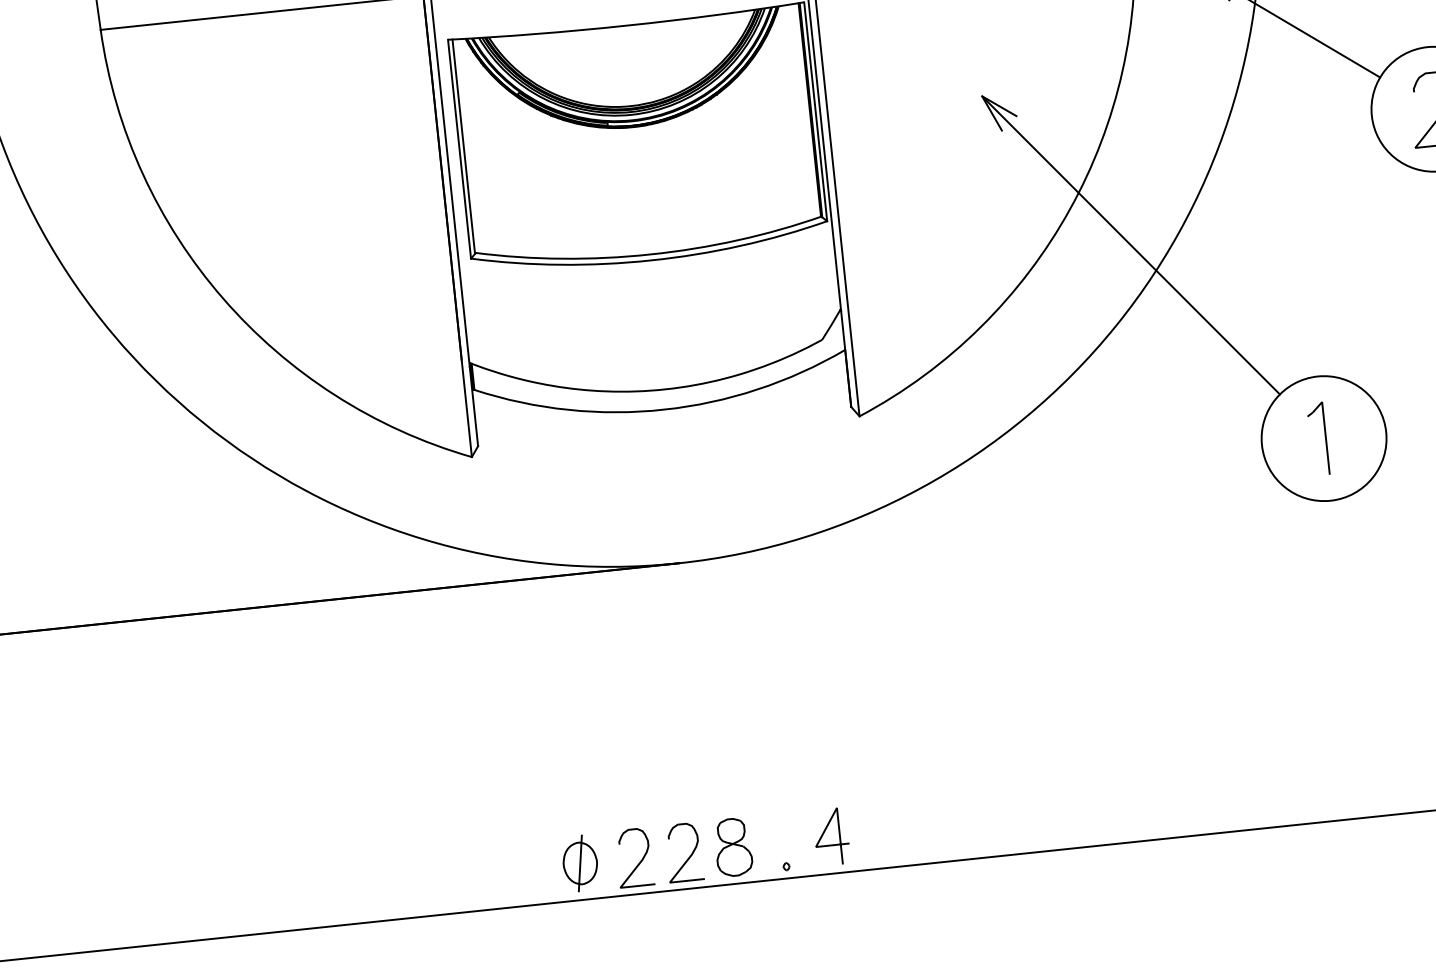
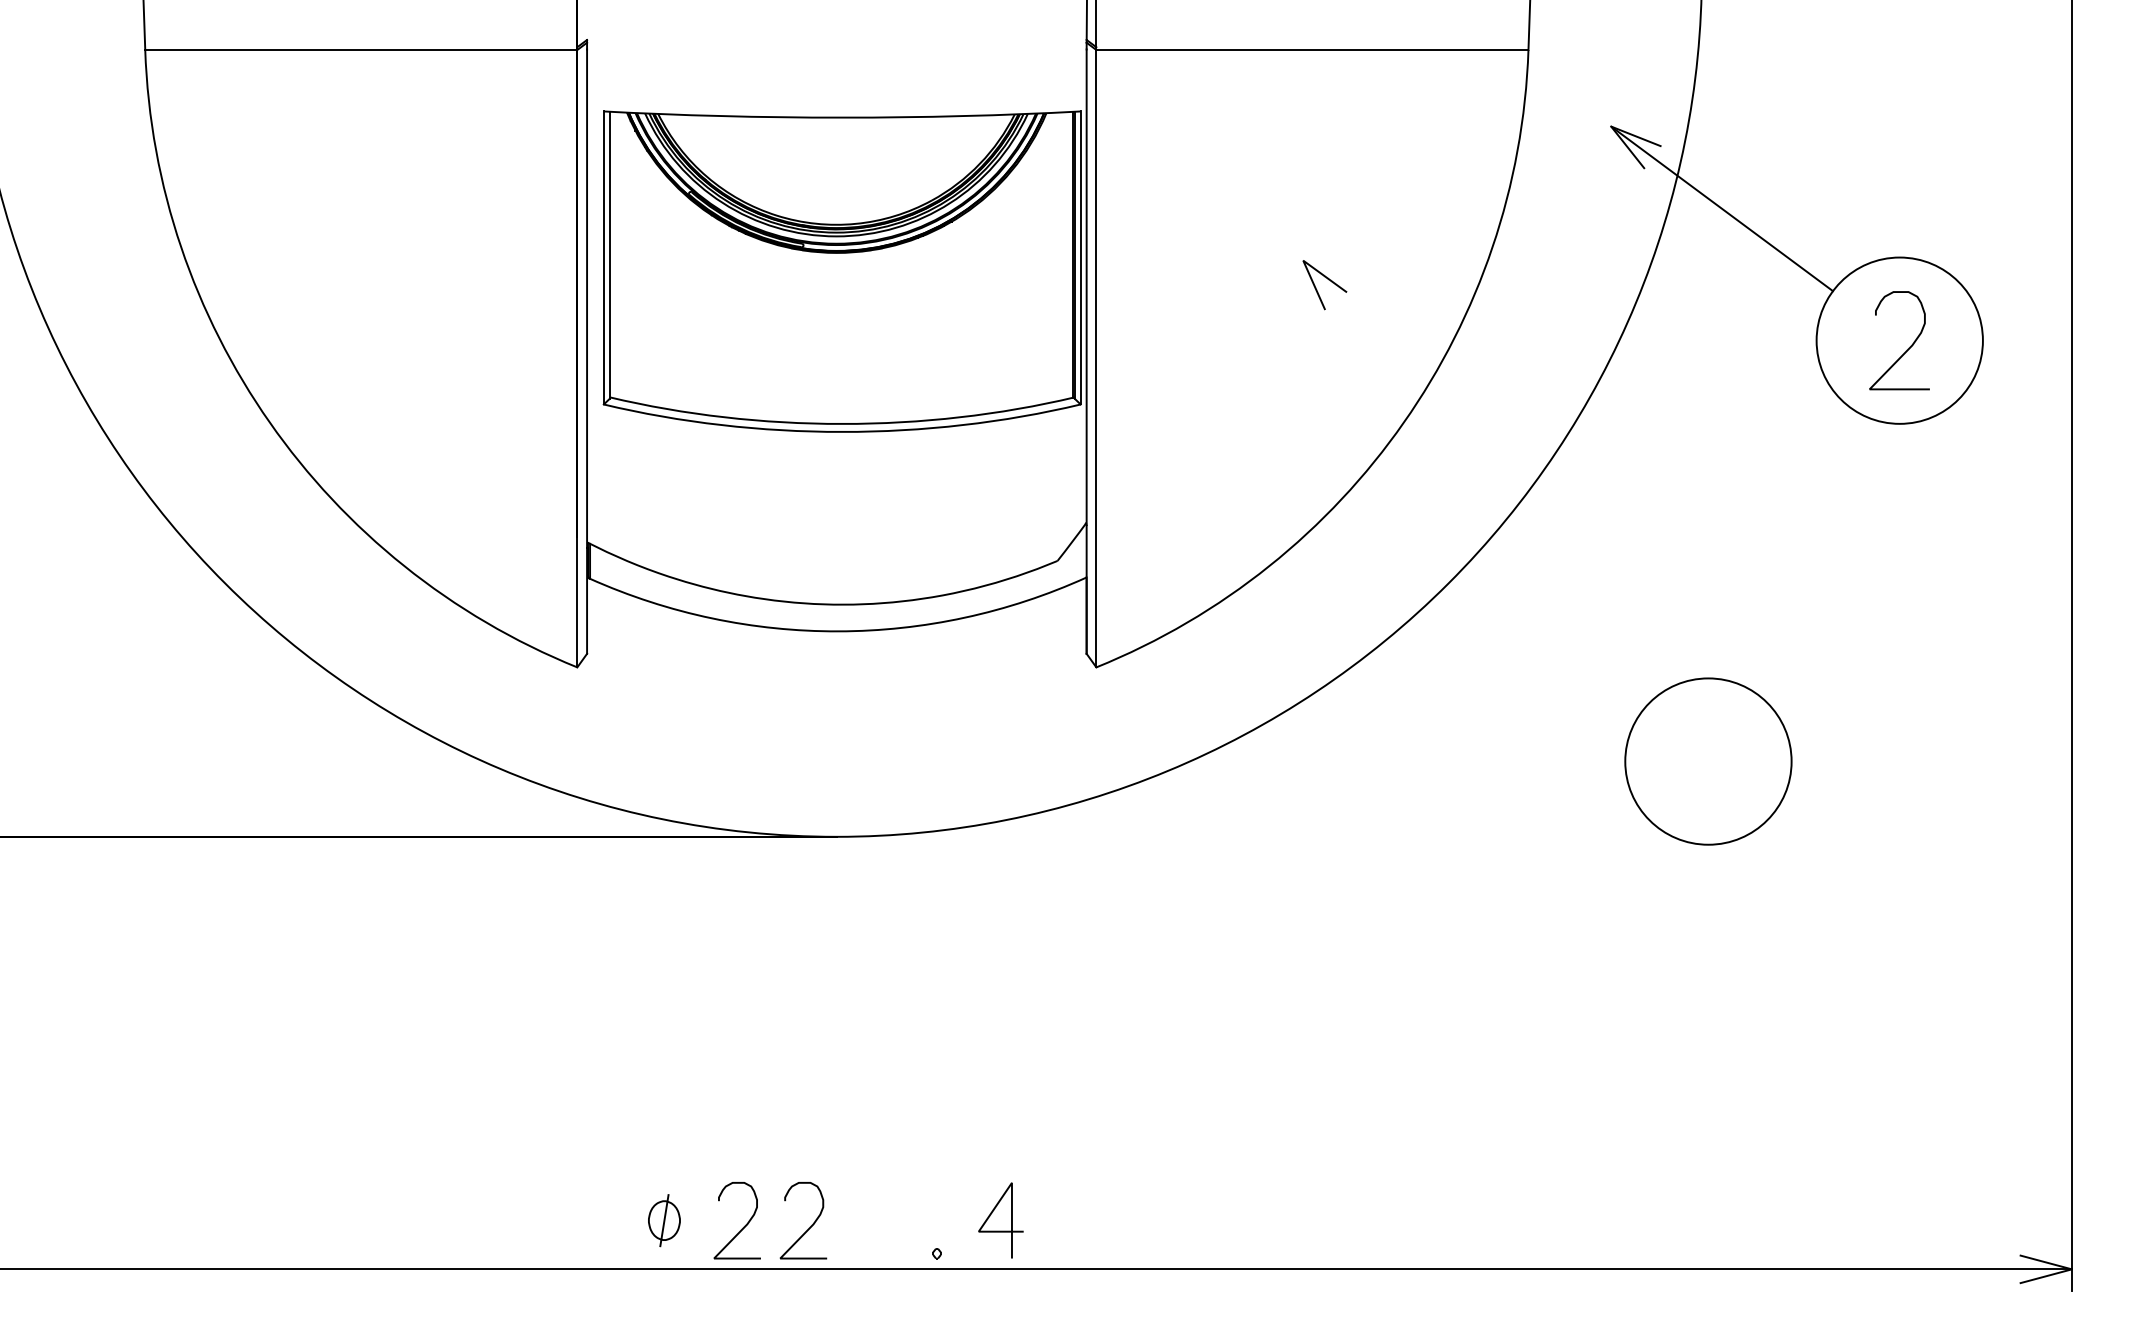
line: (1130, 245) -> (1479, 478), removed
part: (1325, 438) -> (1710, 761), removed
part: (733, 847) -> (869, 1220), removed
part: (580, 863) -> (664, 1220), size x0.7

